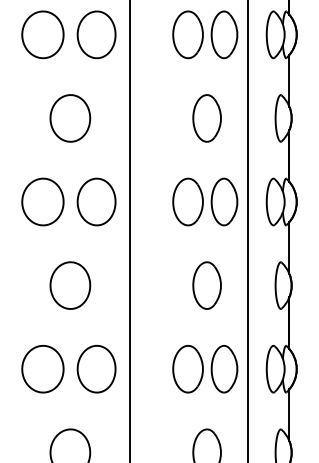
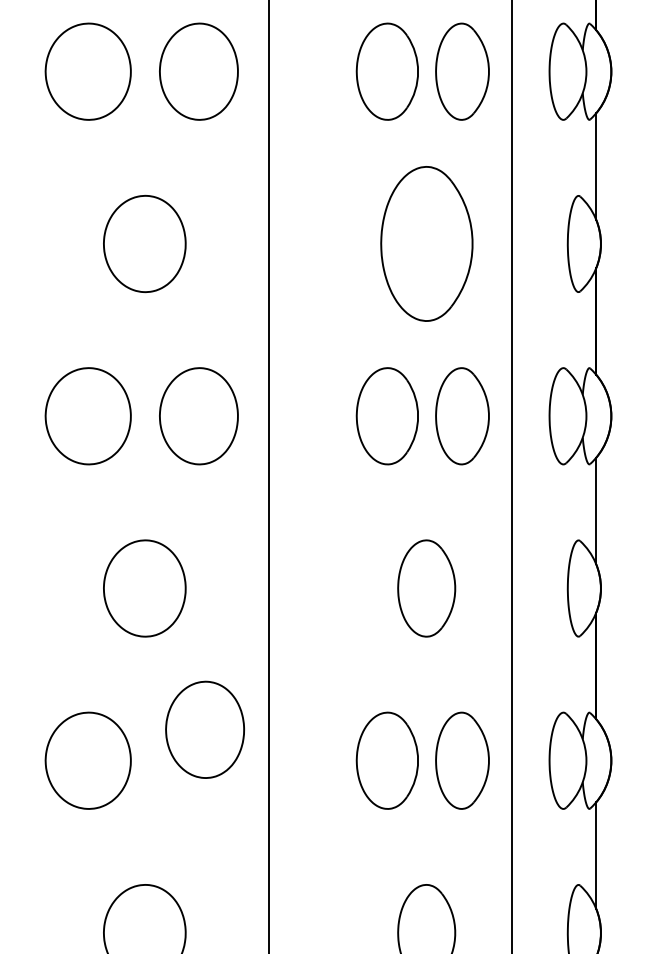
part: (206, 118) -> (425, 244), size x1.6
part: (96, 369) -> (204, 730), moved

